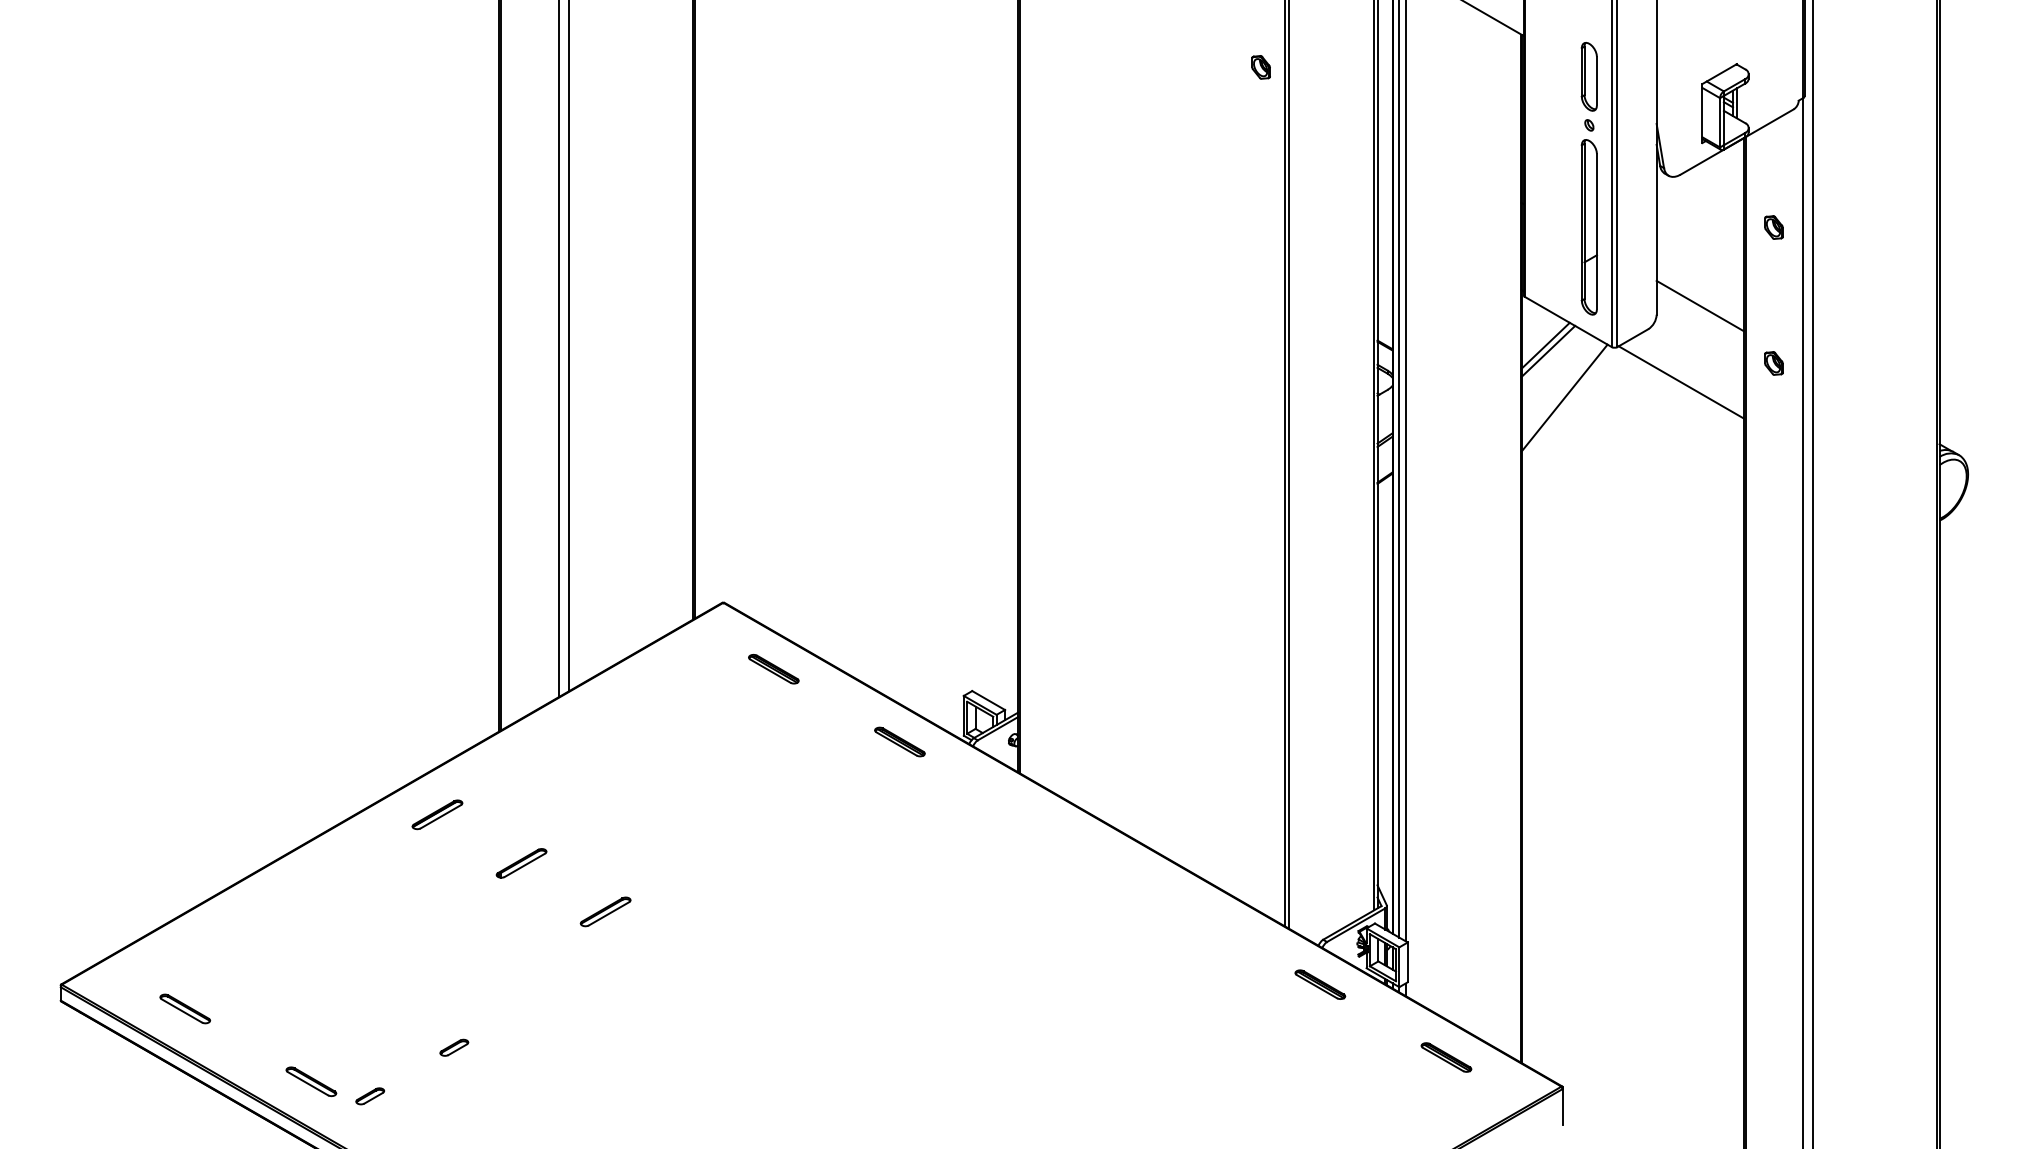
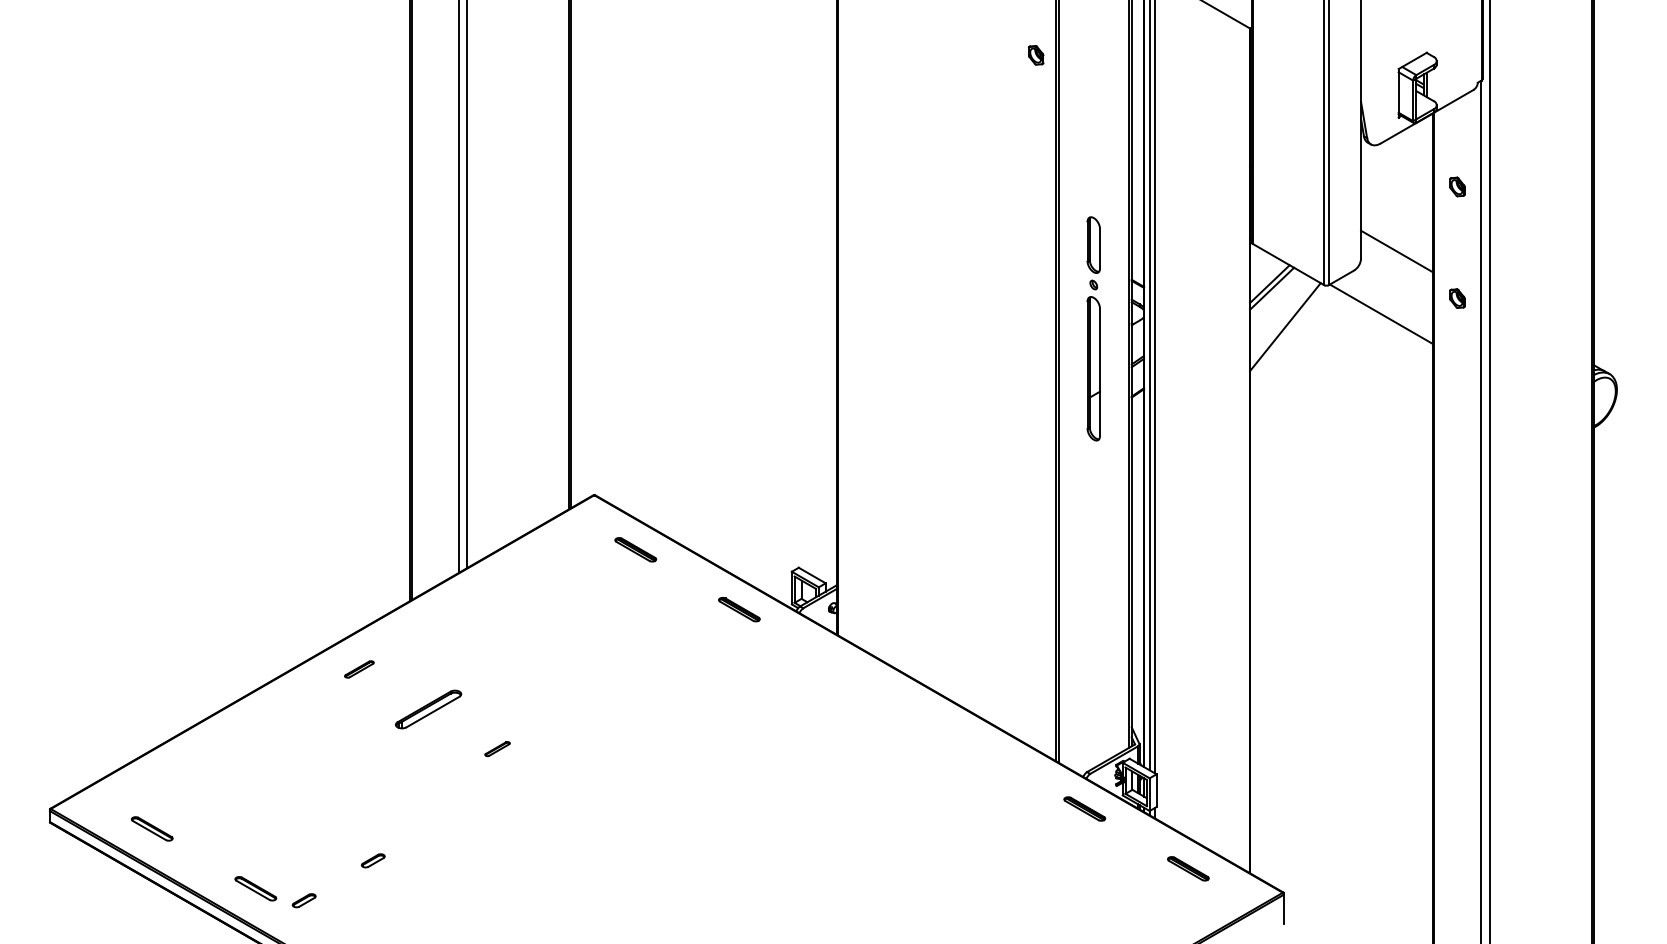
part: (1589, 178) -> (1093, 328), moved
part: (437, 814) -> (359, 669), size x0.7
part: (521, 862) -> (428, 708), size x1.6
part: (605, 911) -> (497, 748), size x0.6

